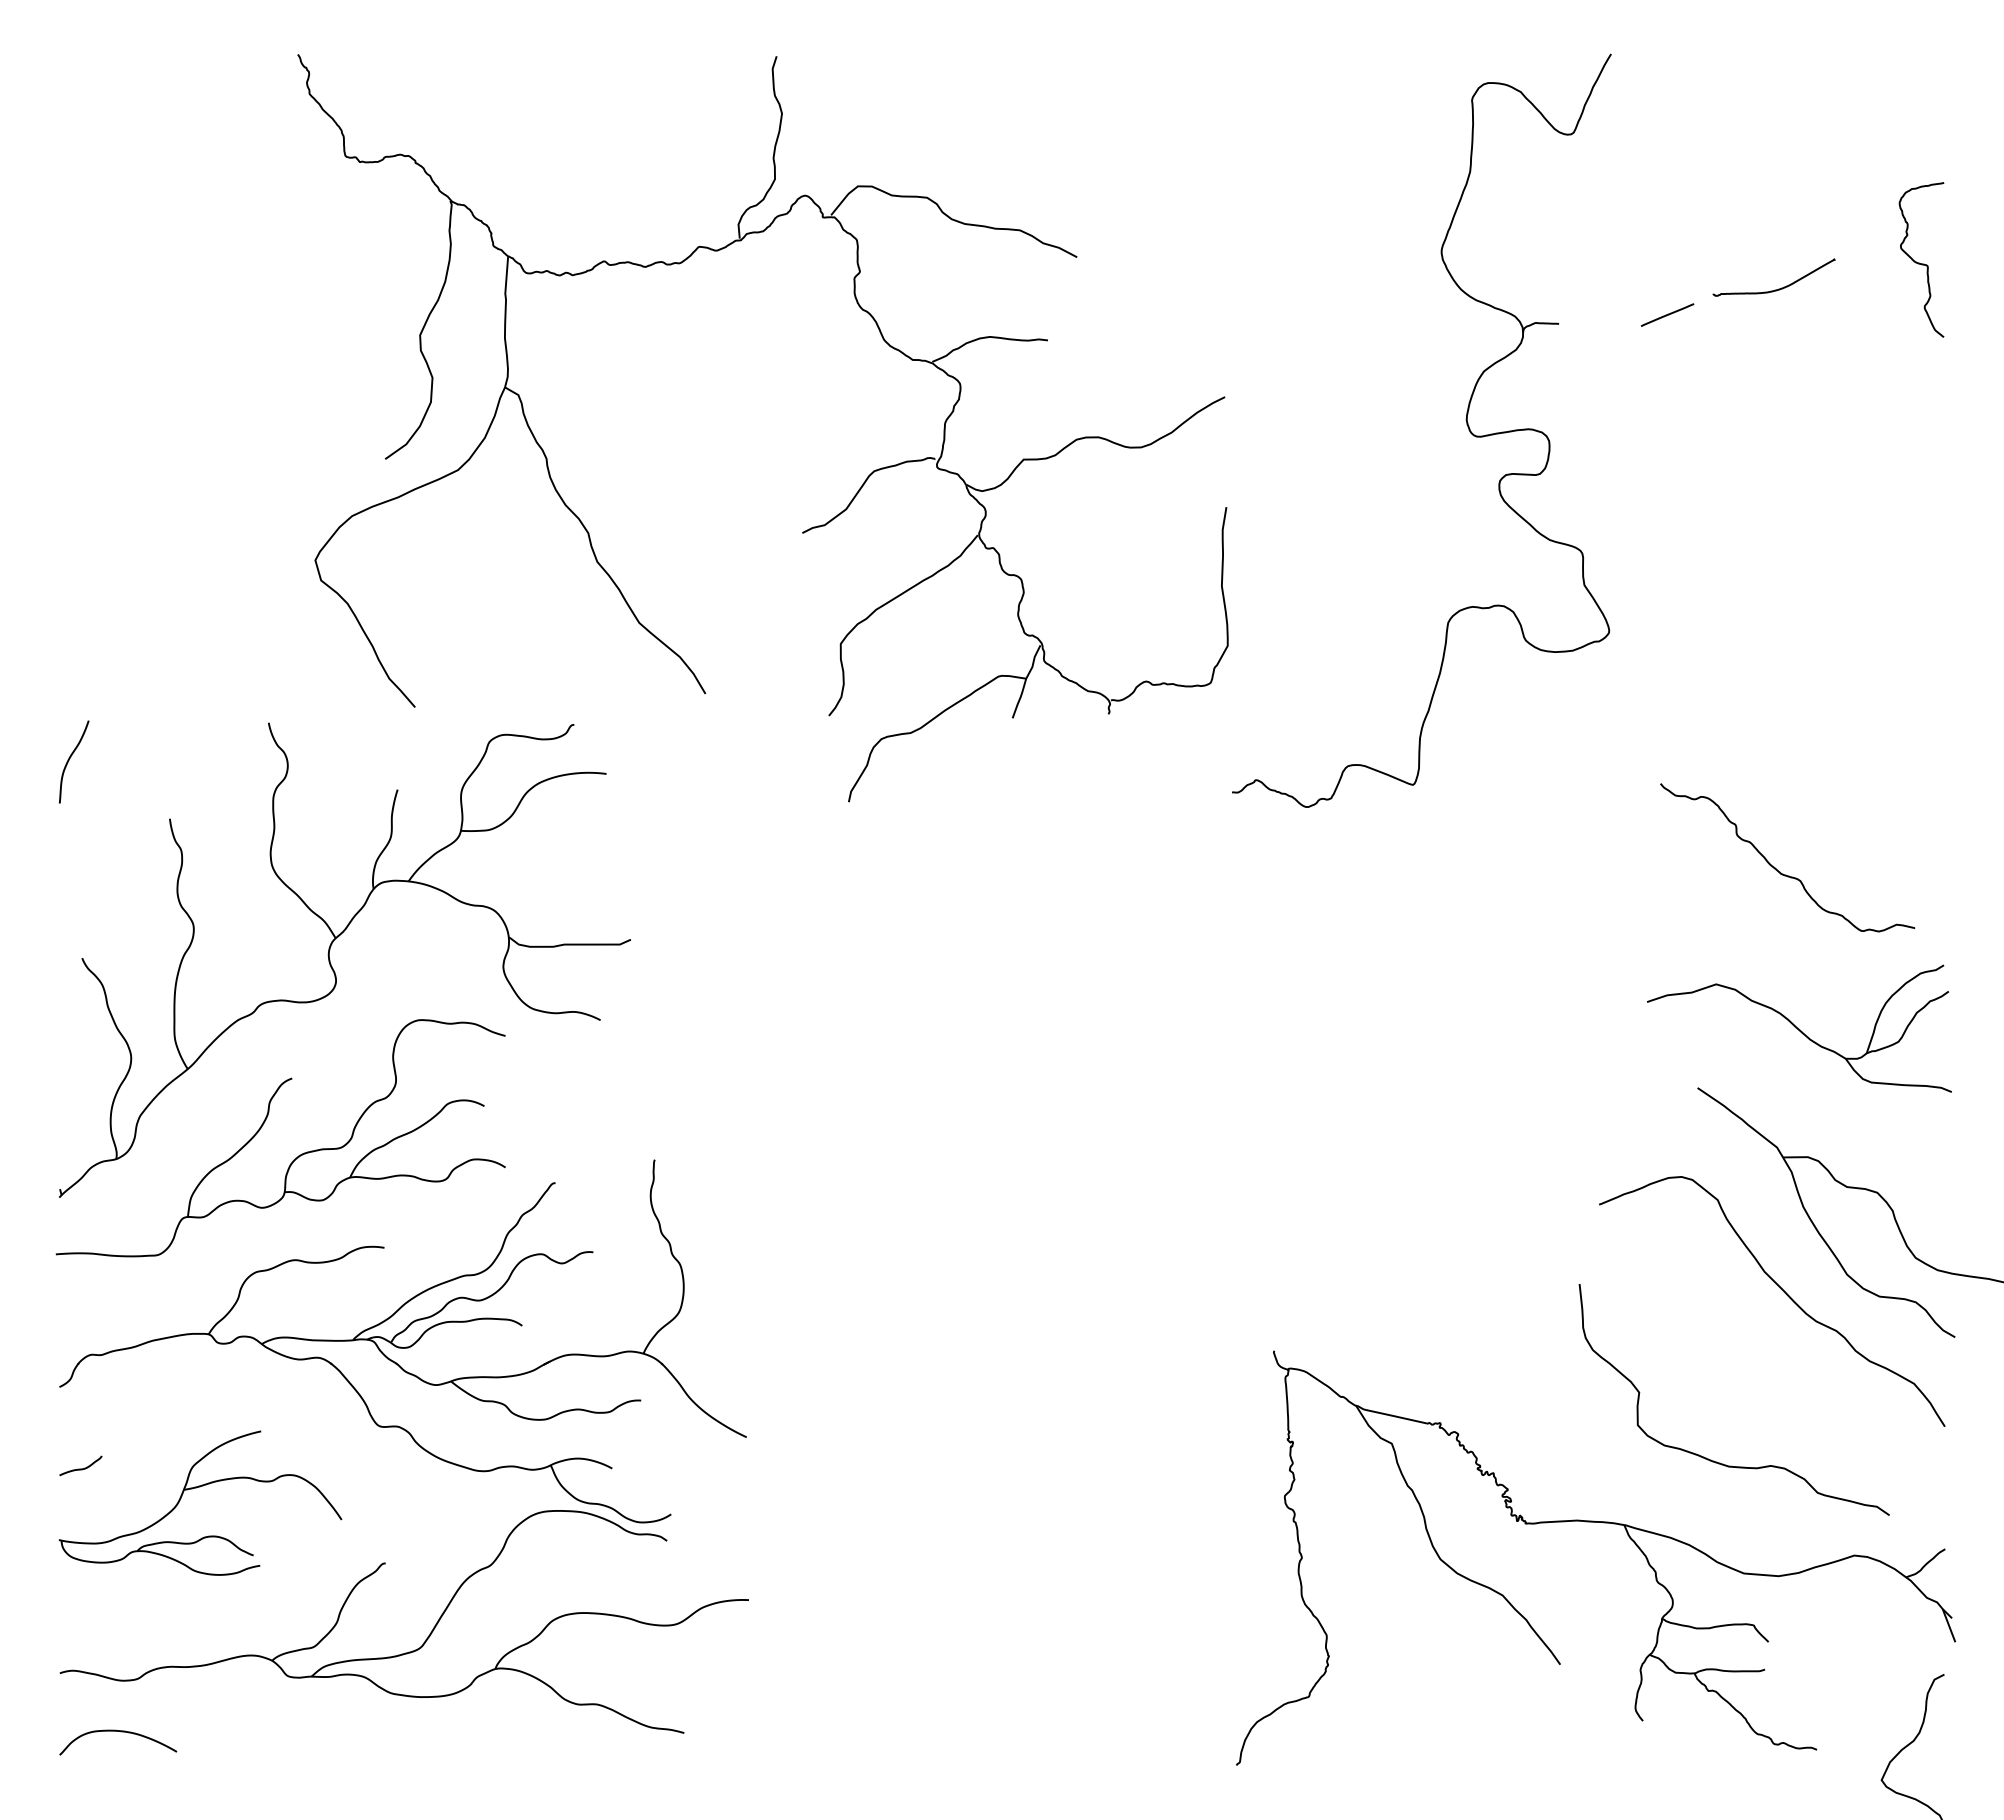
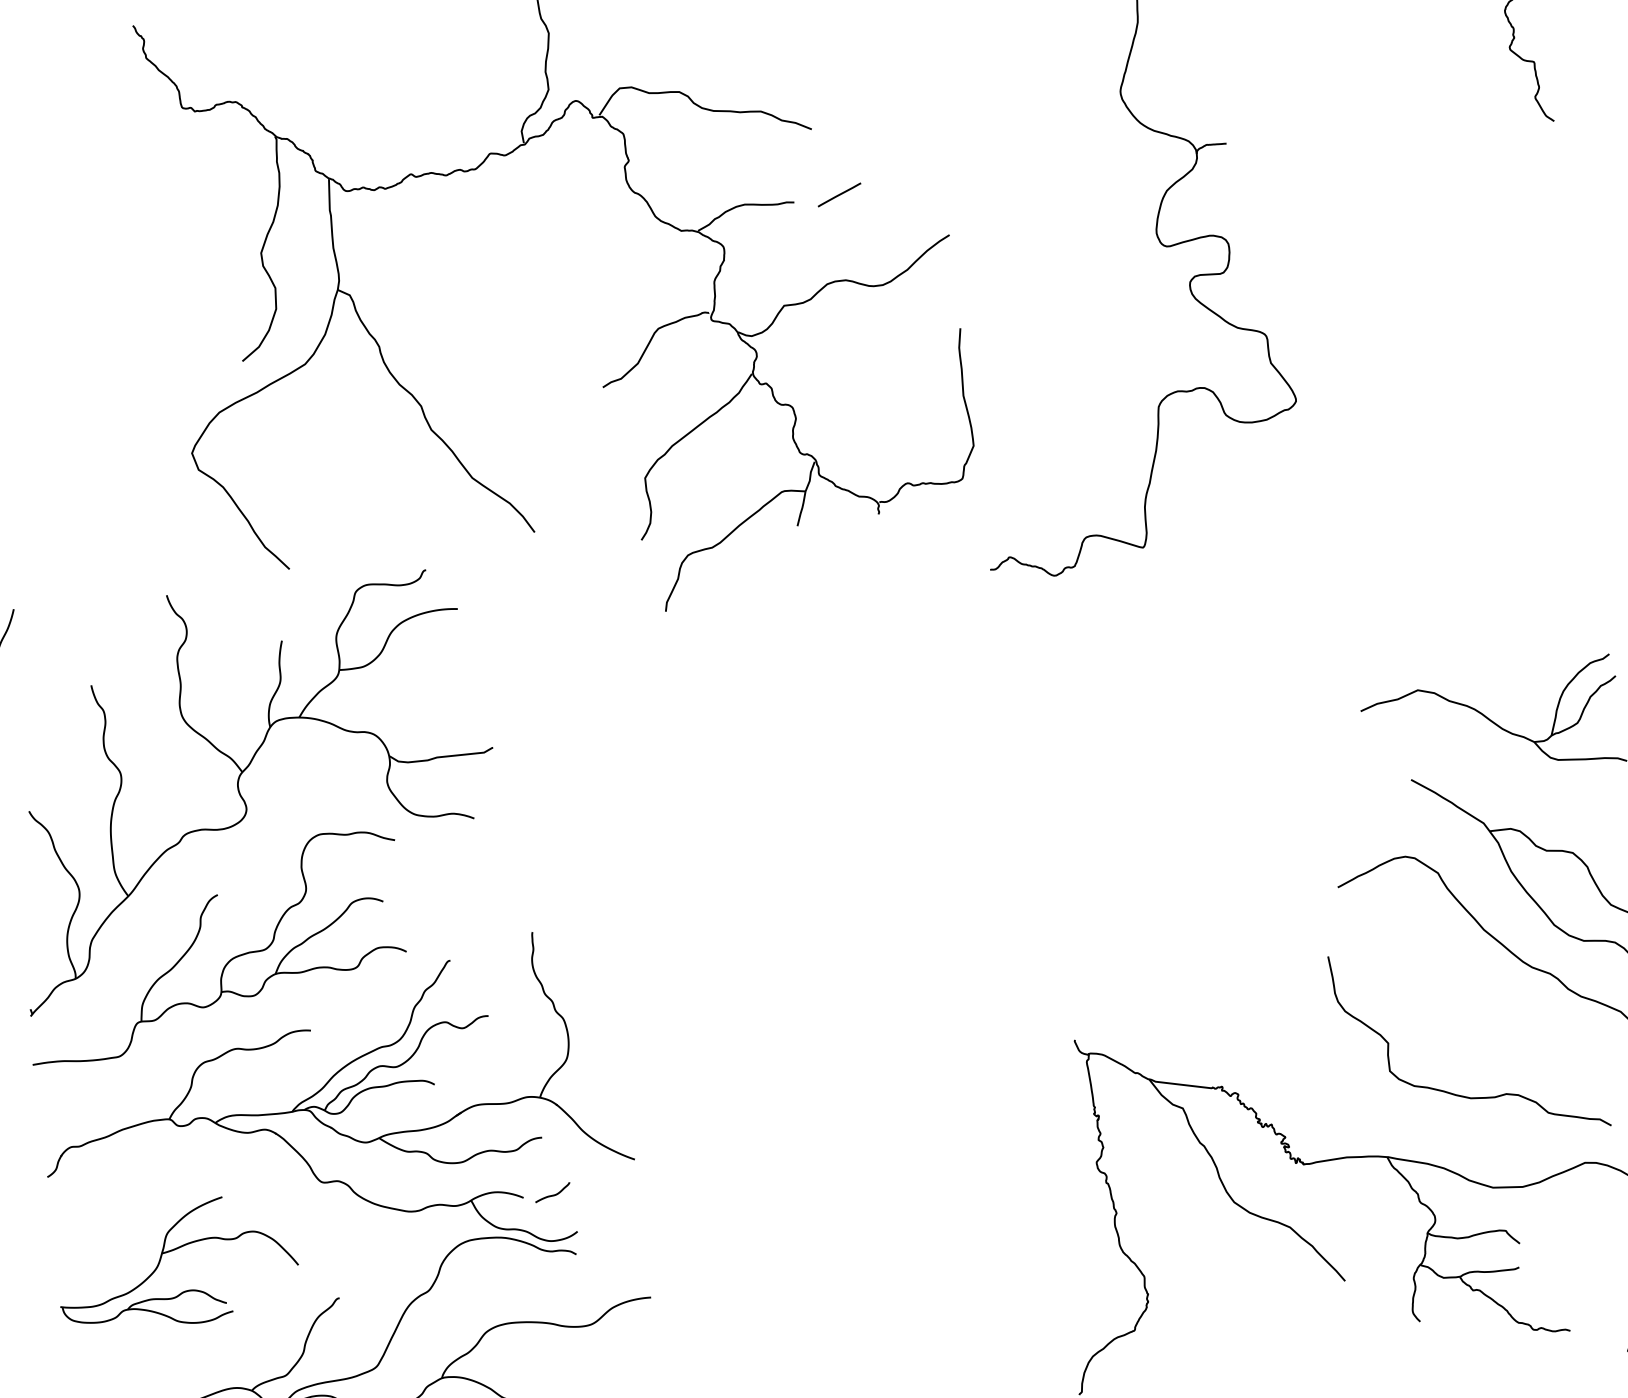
curve: (1778, 288) -> (1409, 94), removed
line: (1667, 314) -> (839, 194), moved
curve: (1776, 868) -> (1458, 586), removed
curve: (80, 1468) -> (552, 1194), moved

